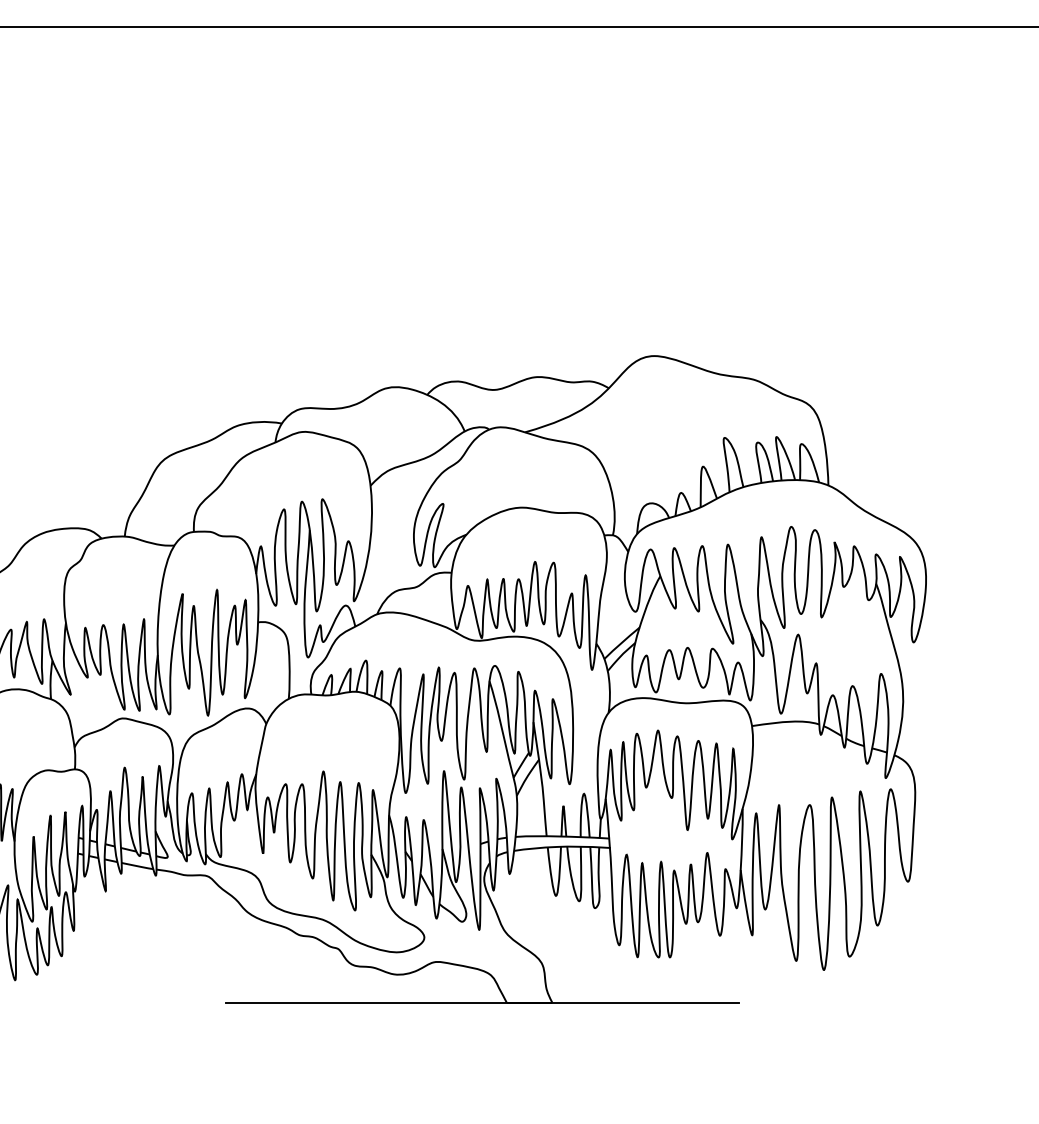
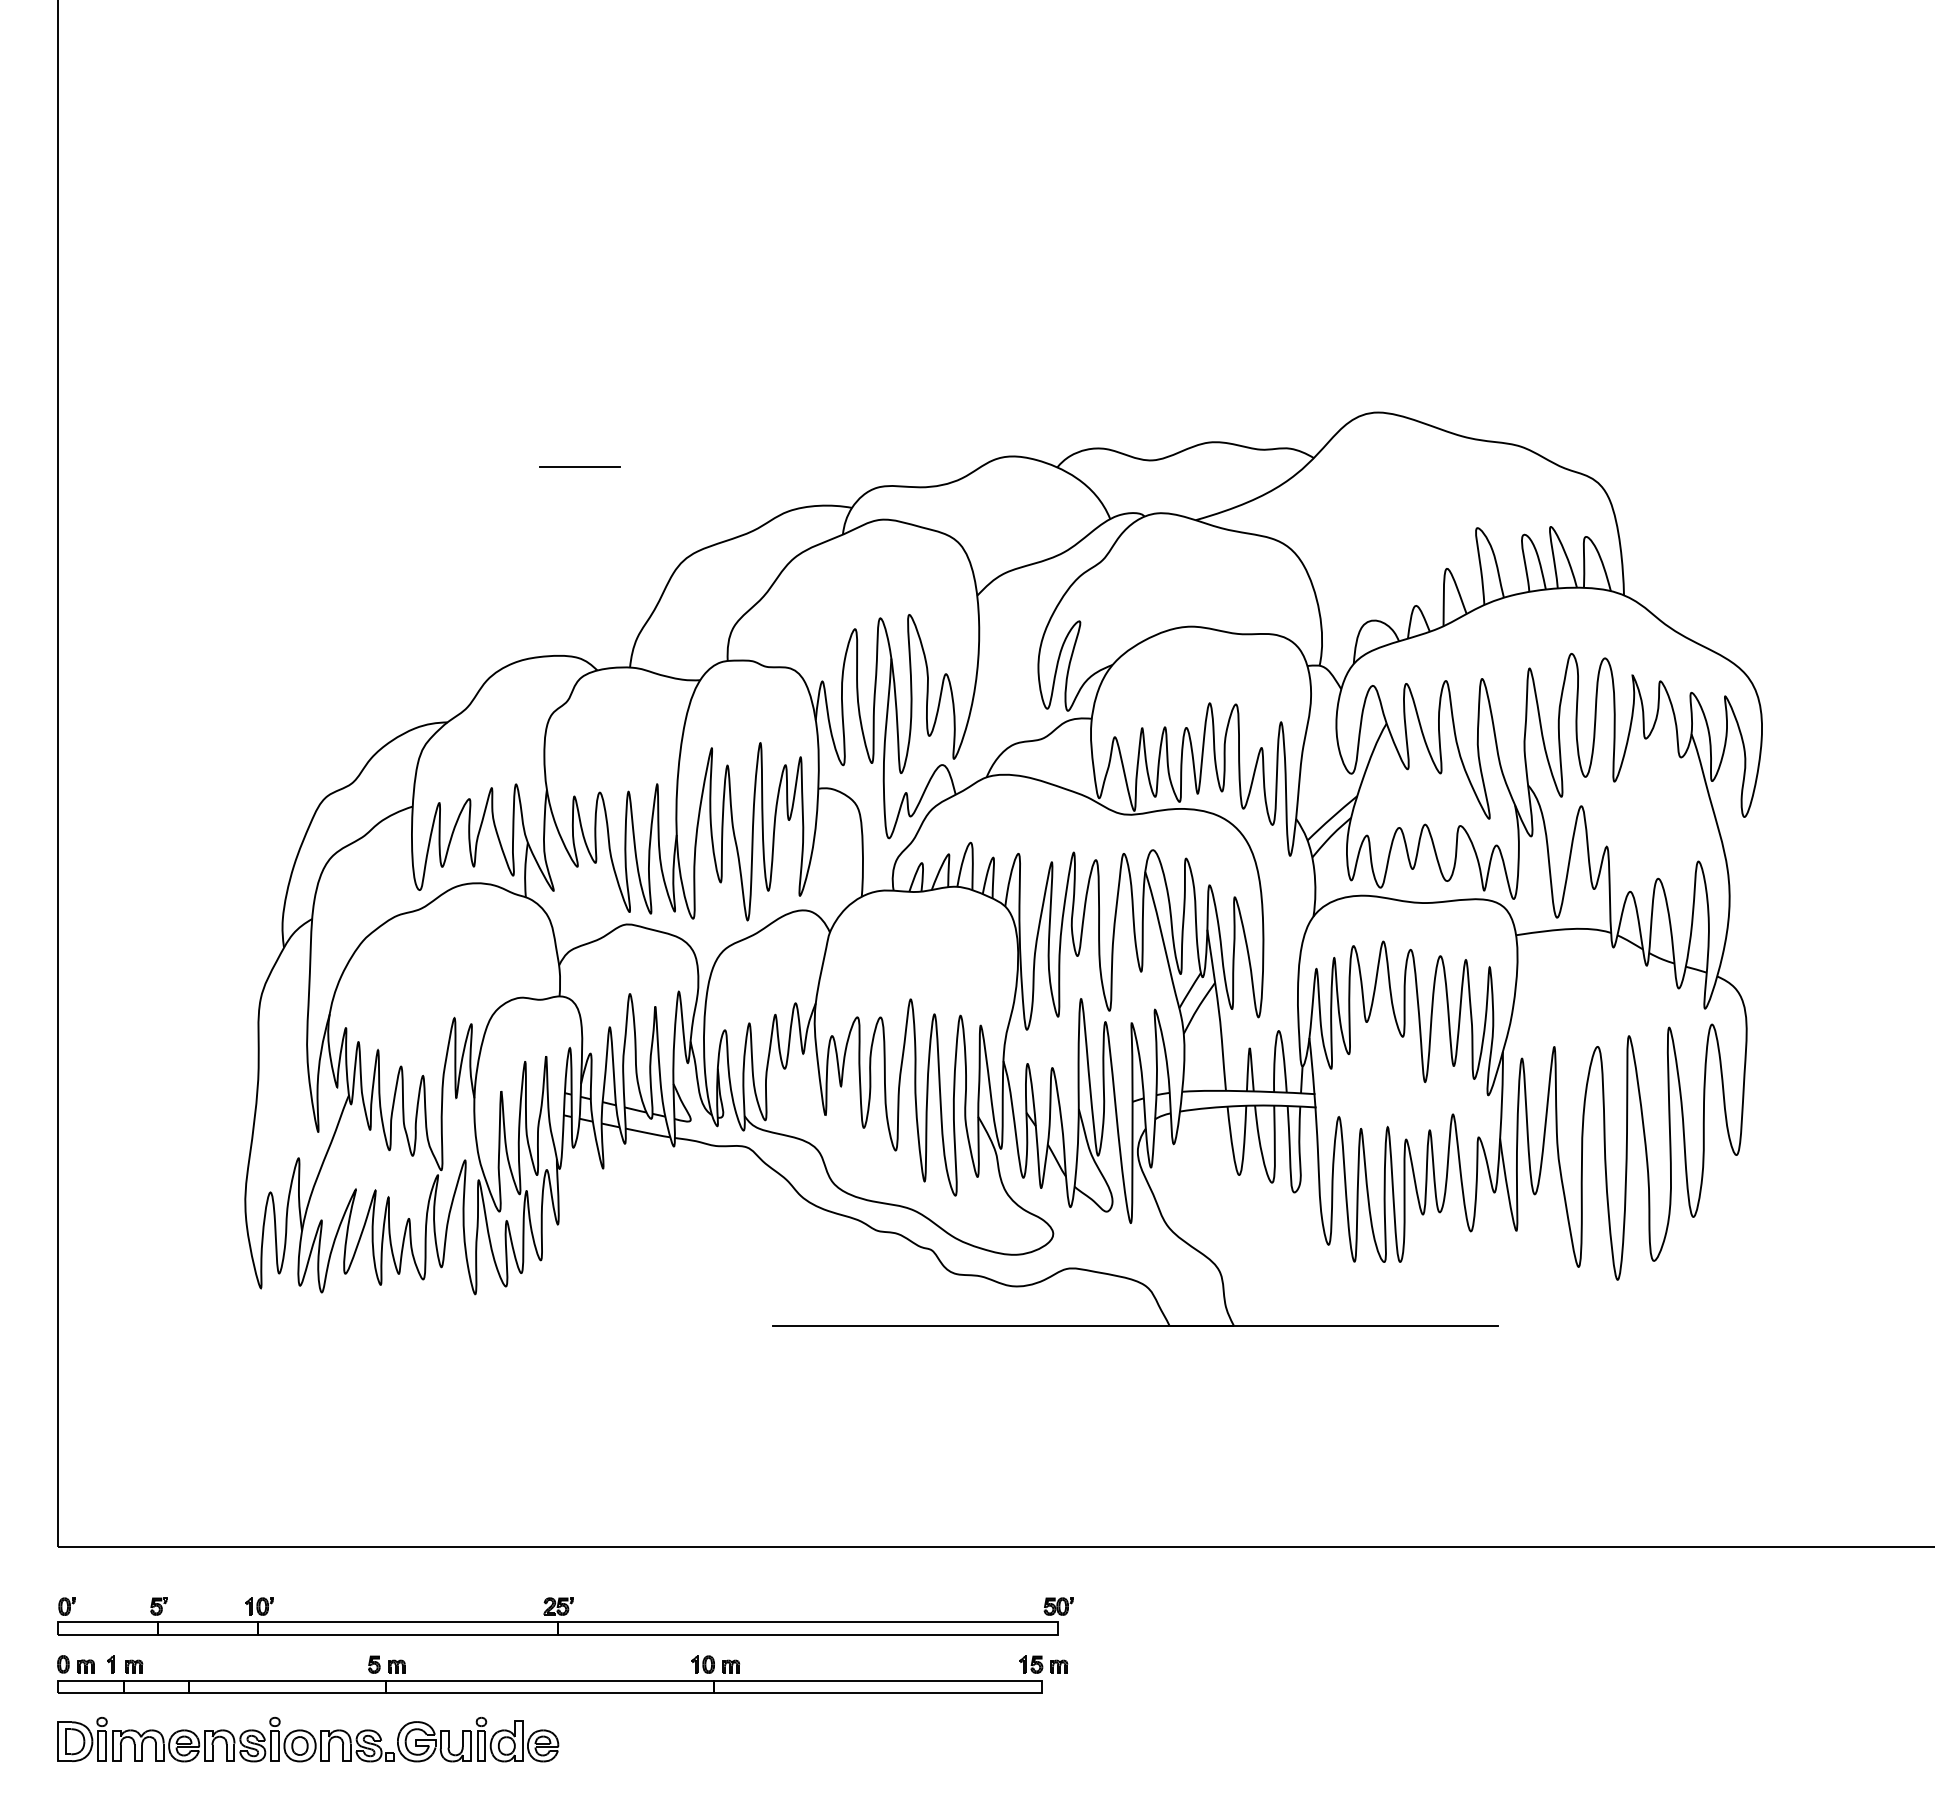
line: (89, 394) -> (579, 467), added

